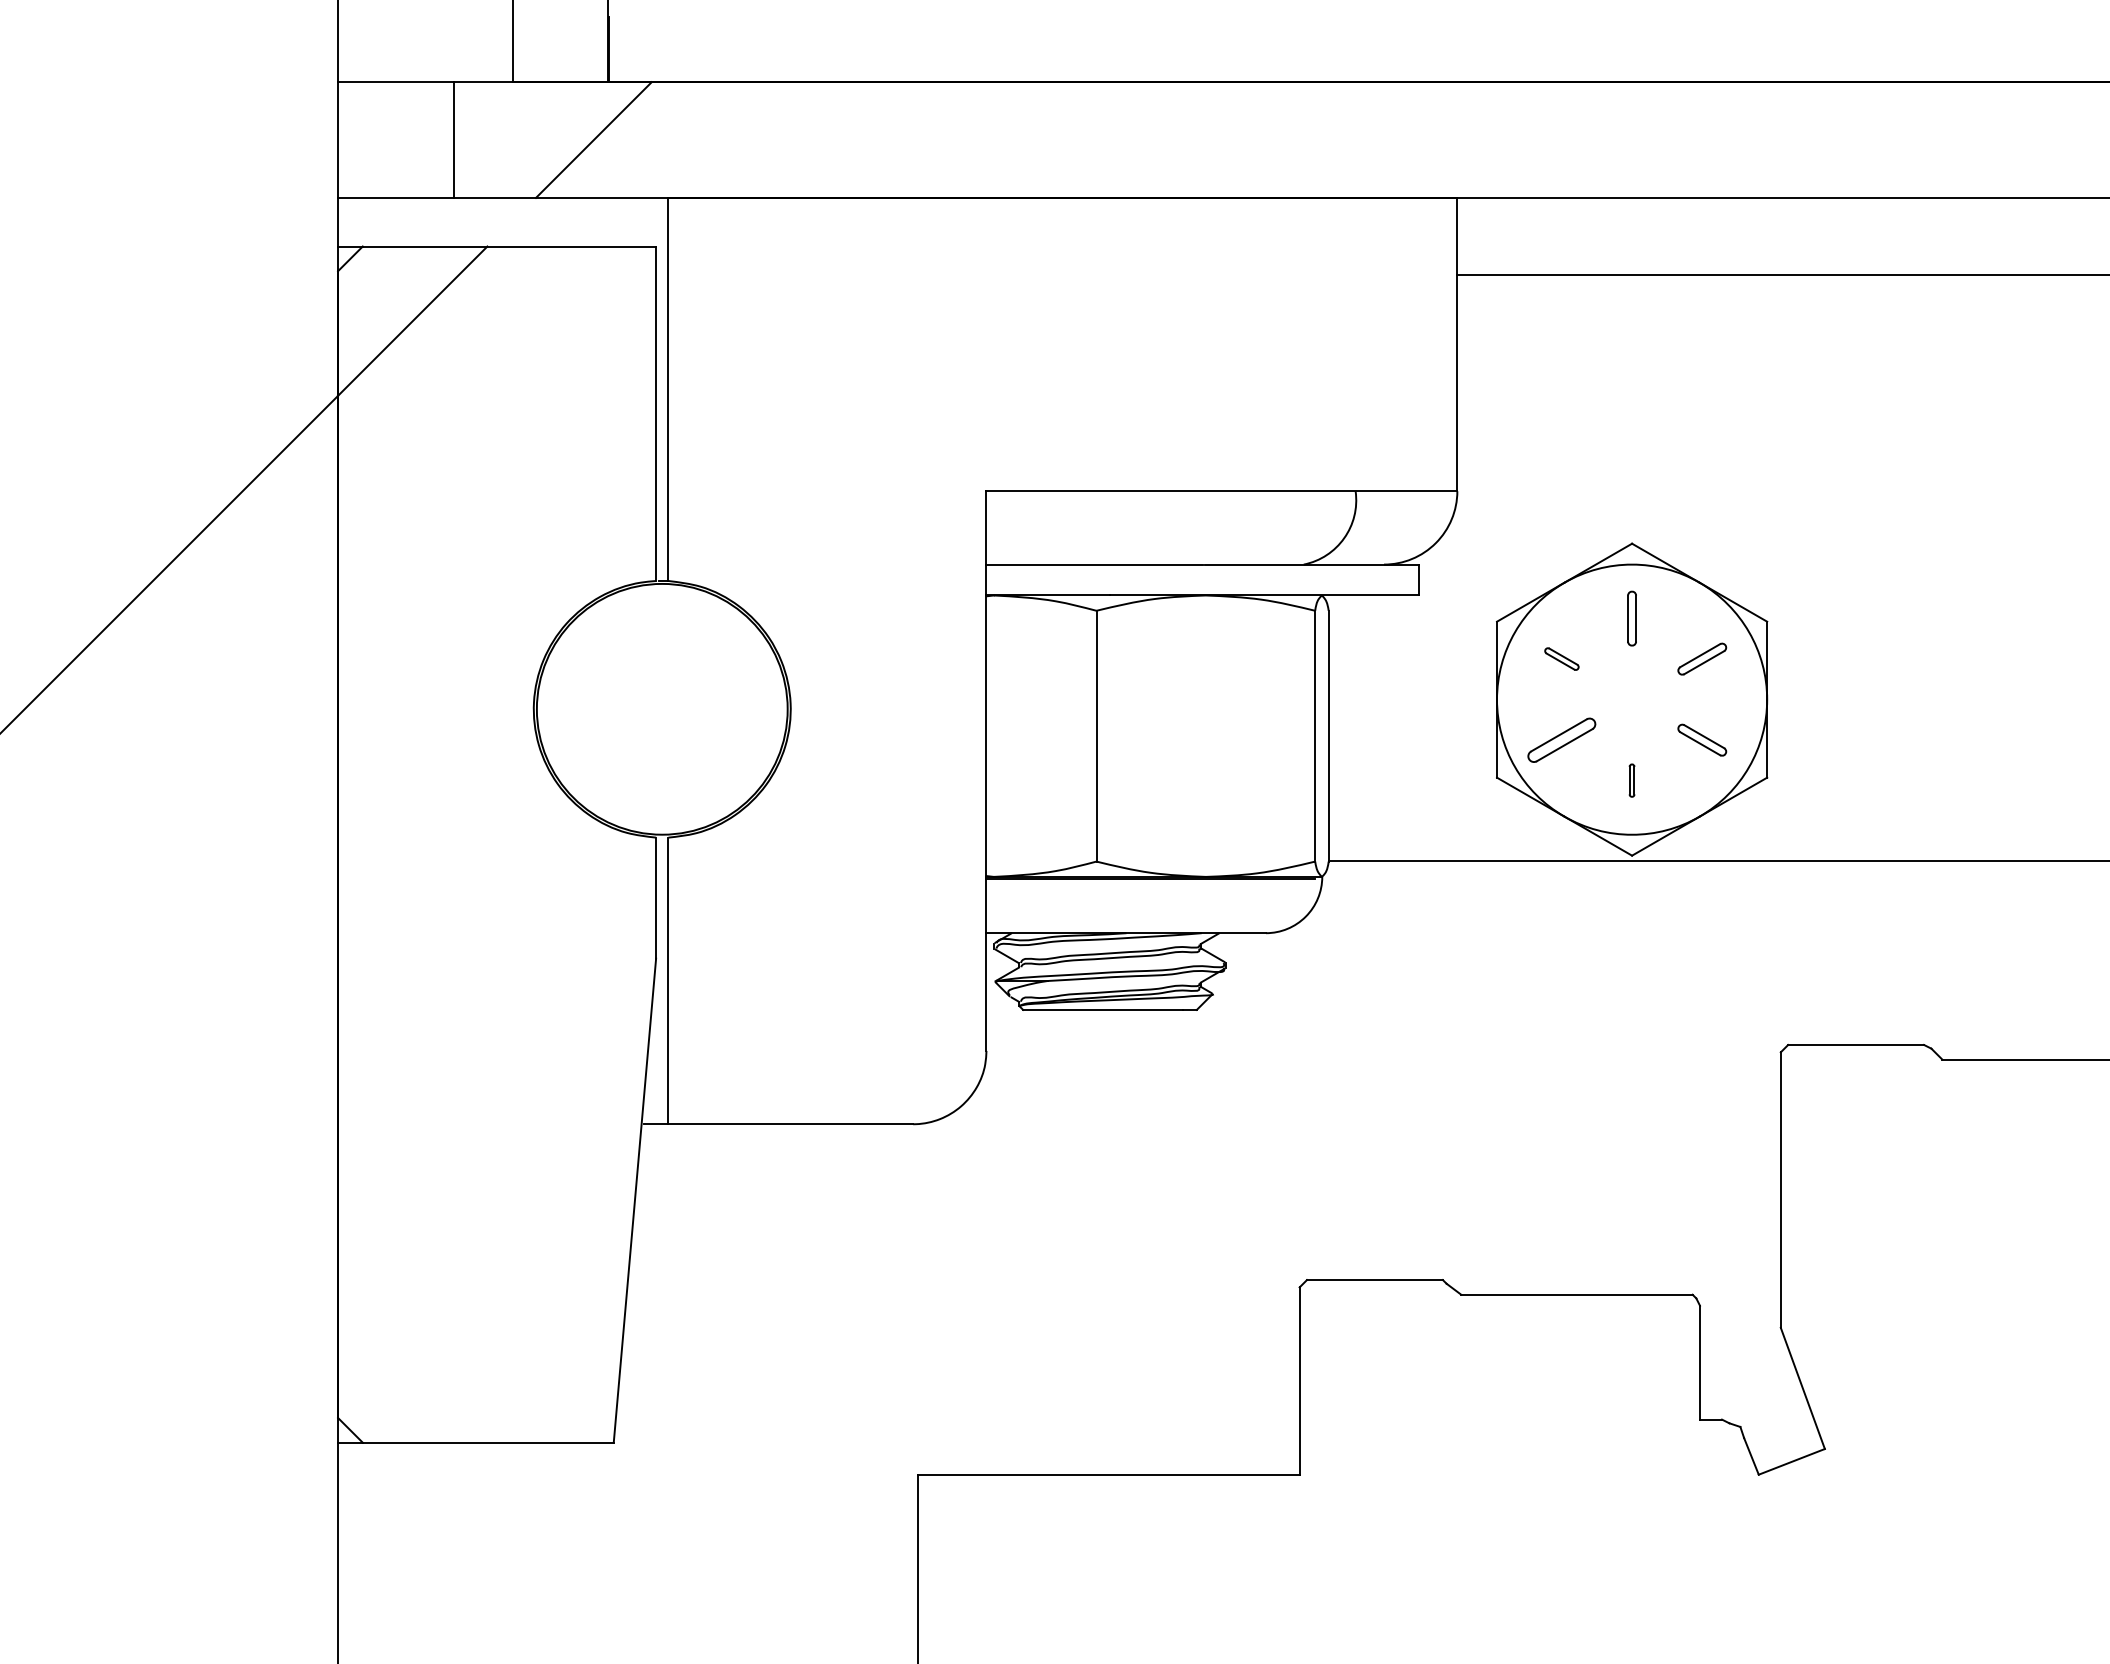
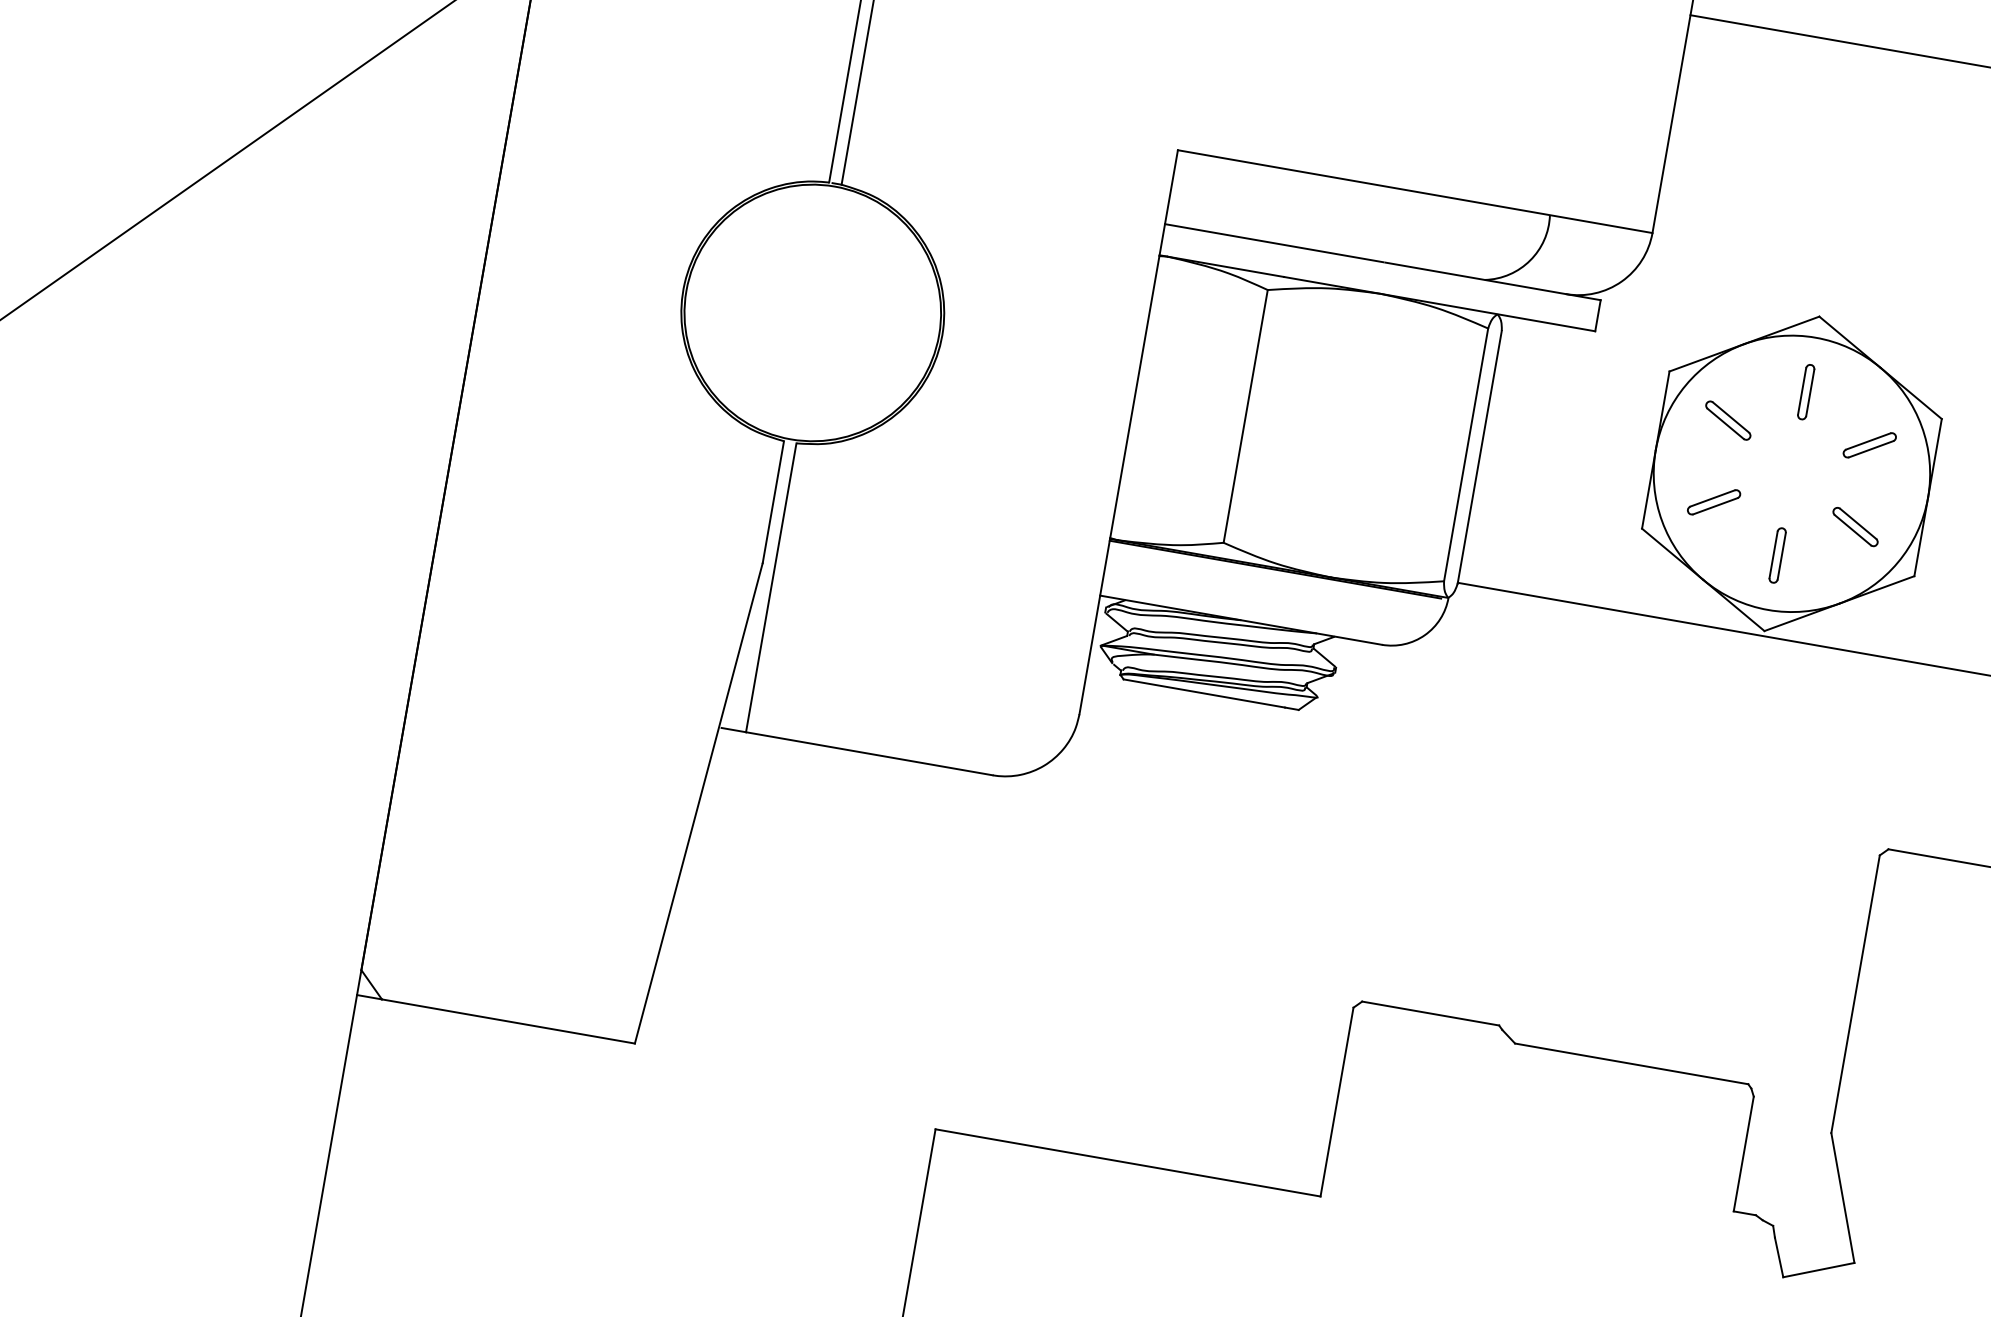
part: (1561, 658) -> (1728, 419), size x1.43
part: (1561, 739) -> (1713, 501), size x0.71
part: (1631, 780) -> (1777, 555), size x1.67

